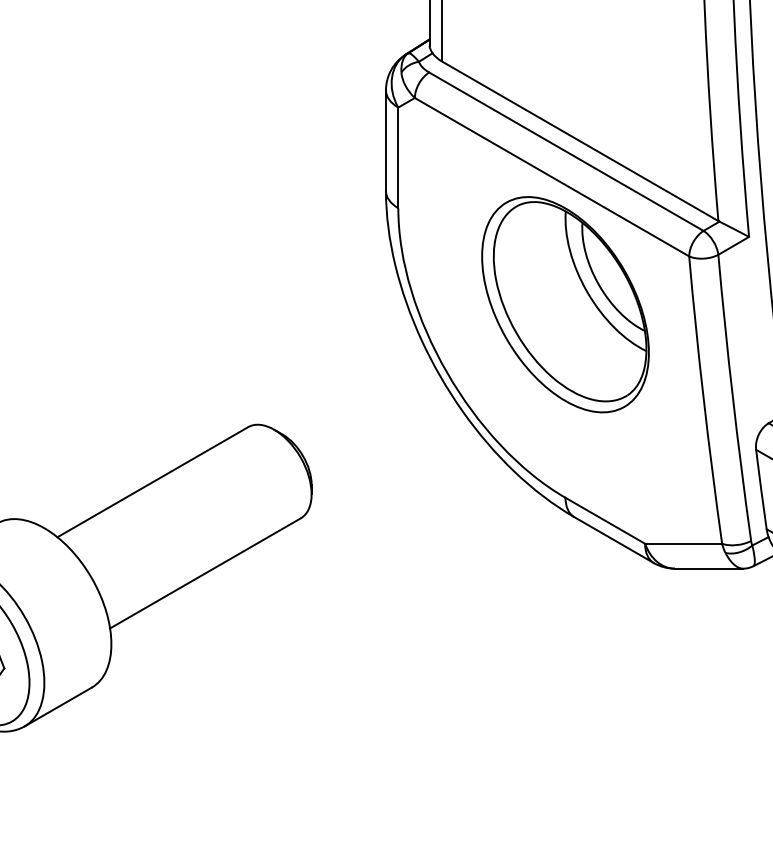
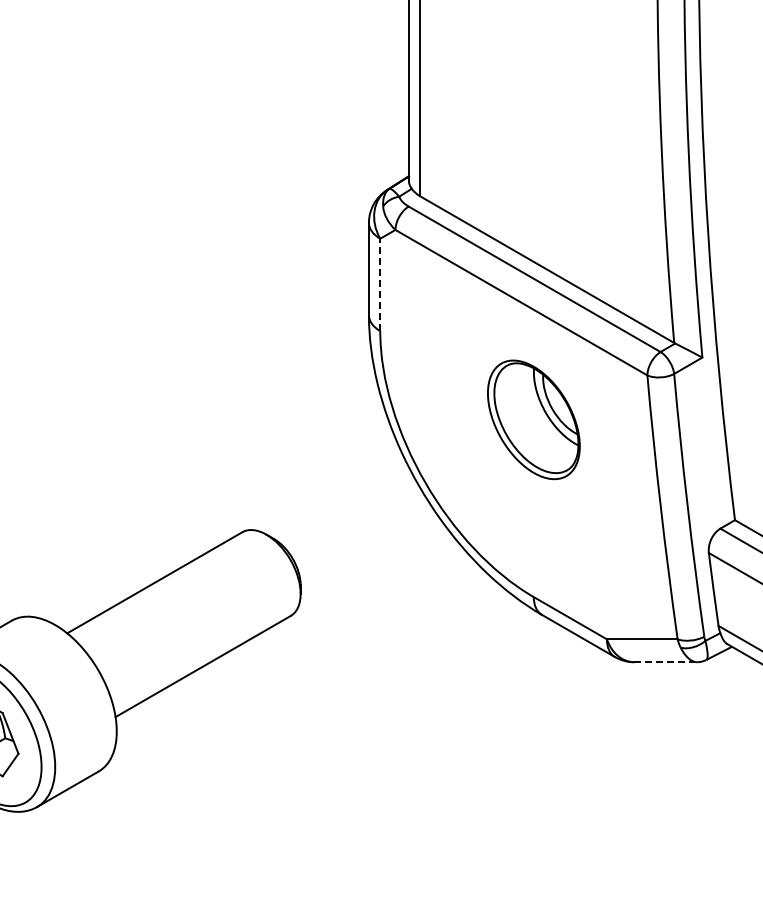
line: (398, 157) -> (380, 284), solid -> dashed
part: (565, 304) -> (533, 419), size x0.6
line: (709, 569) -> (666, 662), solid -> dashed

